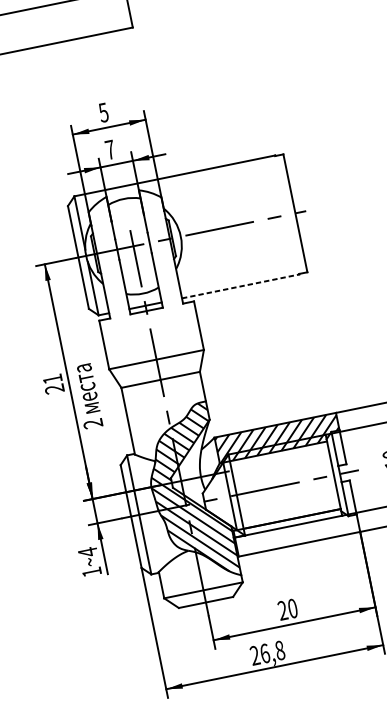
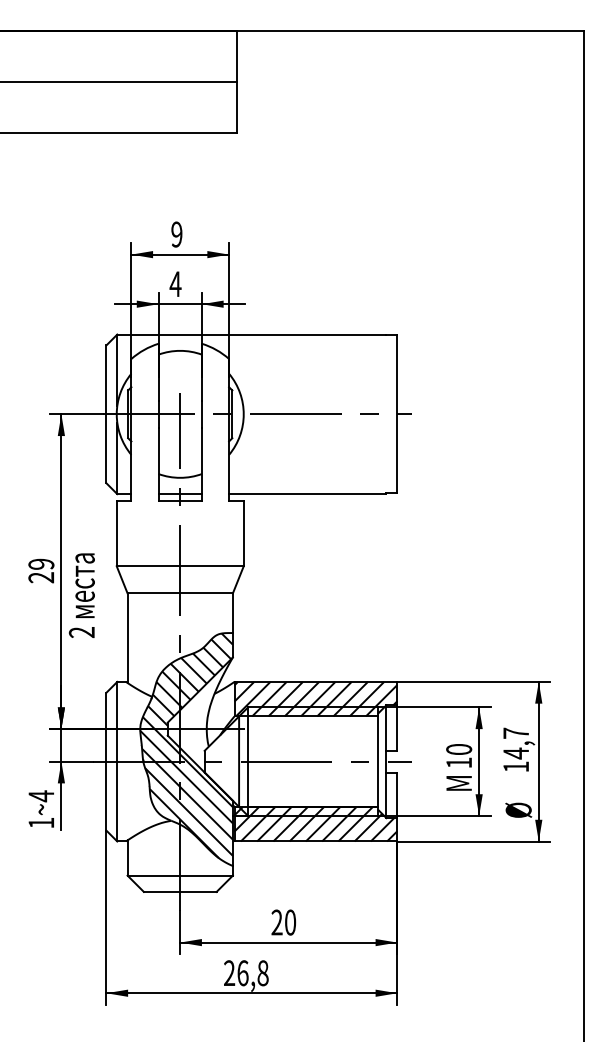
text: (103, 112) -> (176, 234), 5 -> 9
text: (110, 149) -> (175, 283), 7 -> 4
line: (240, 286) -> (307, 494), dashed -> solid
text: (52, 378) -> (41, 563), 21 -> 29
hatch: (296, 530) -> (315, 823), added

